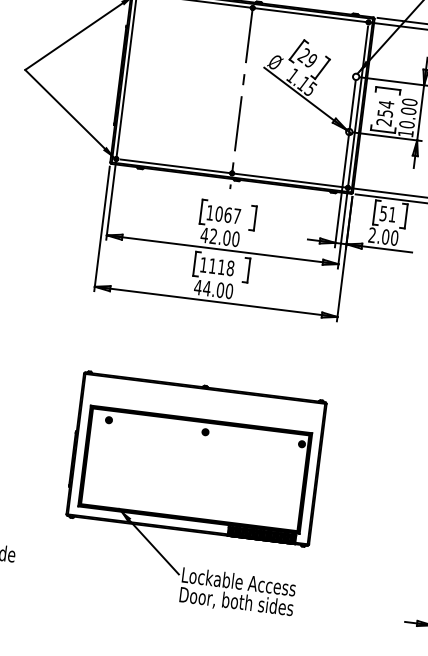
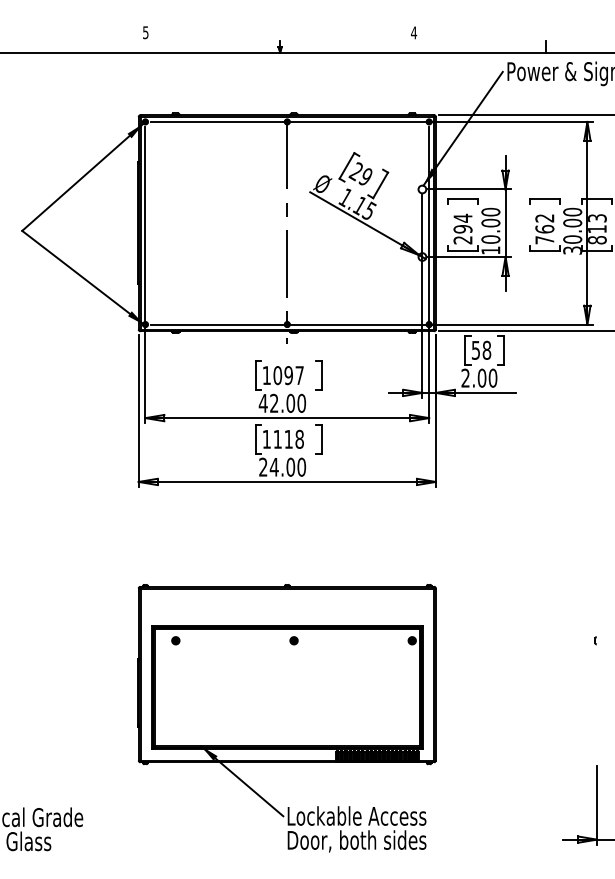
text: (384, 113) -> (462, 229), 254 -> 294
text: (392, 214) -> (486, 349), 51 -> 58
text: (227, 215) -> (288, 375), 1067 -> 1097
text: (197, 286) -> (262, 466), 44.00 -> 24.00

